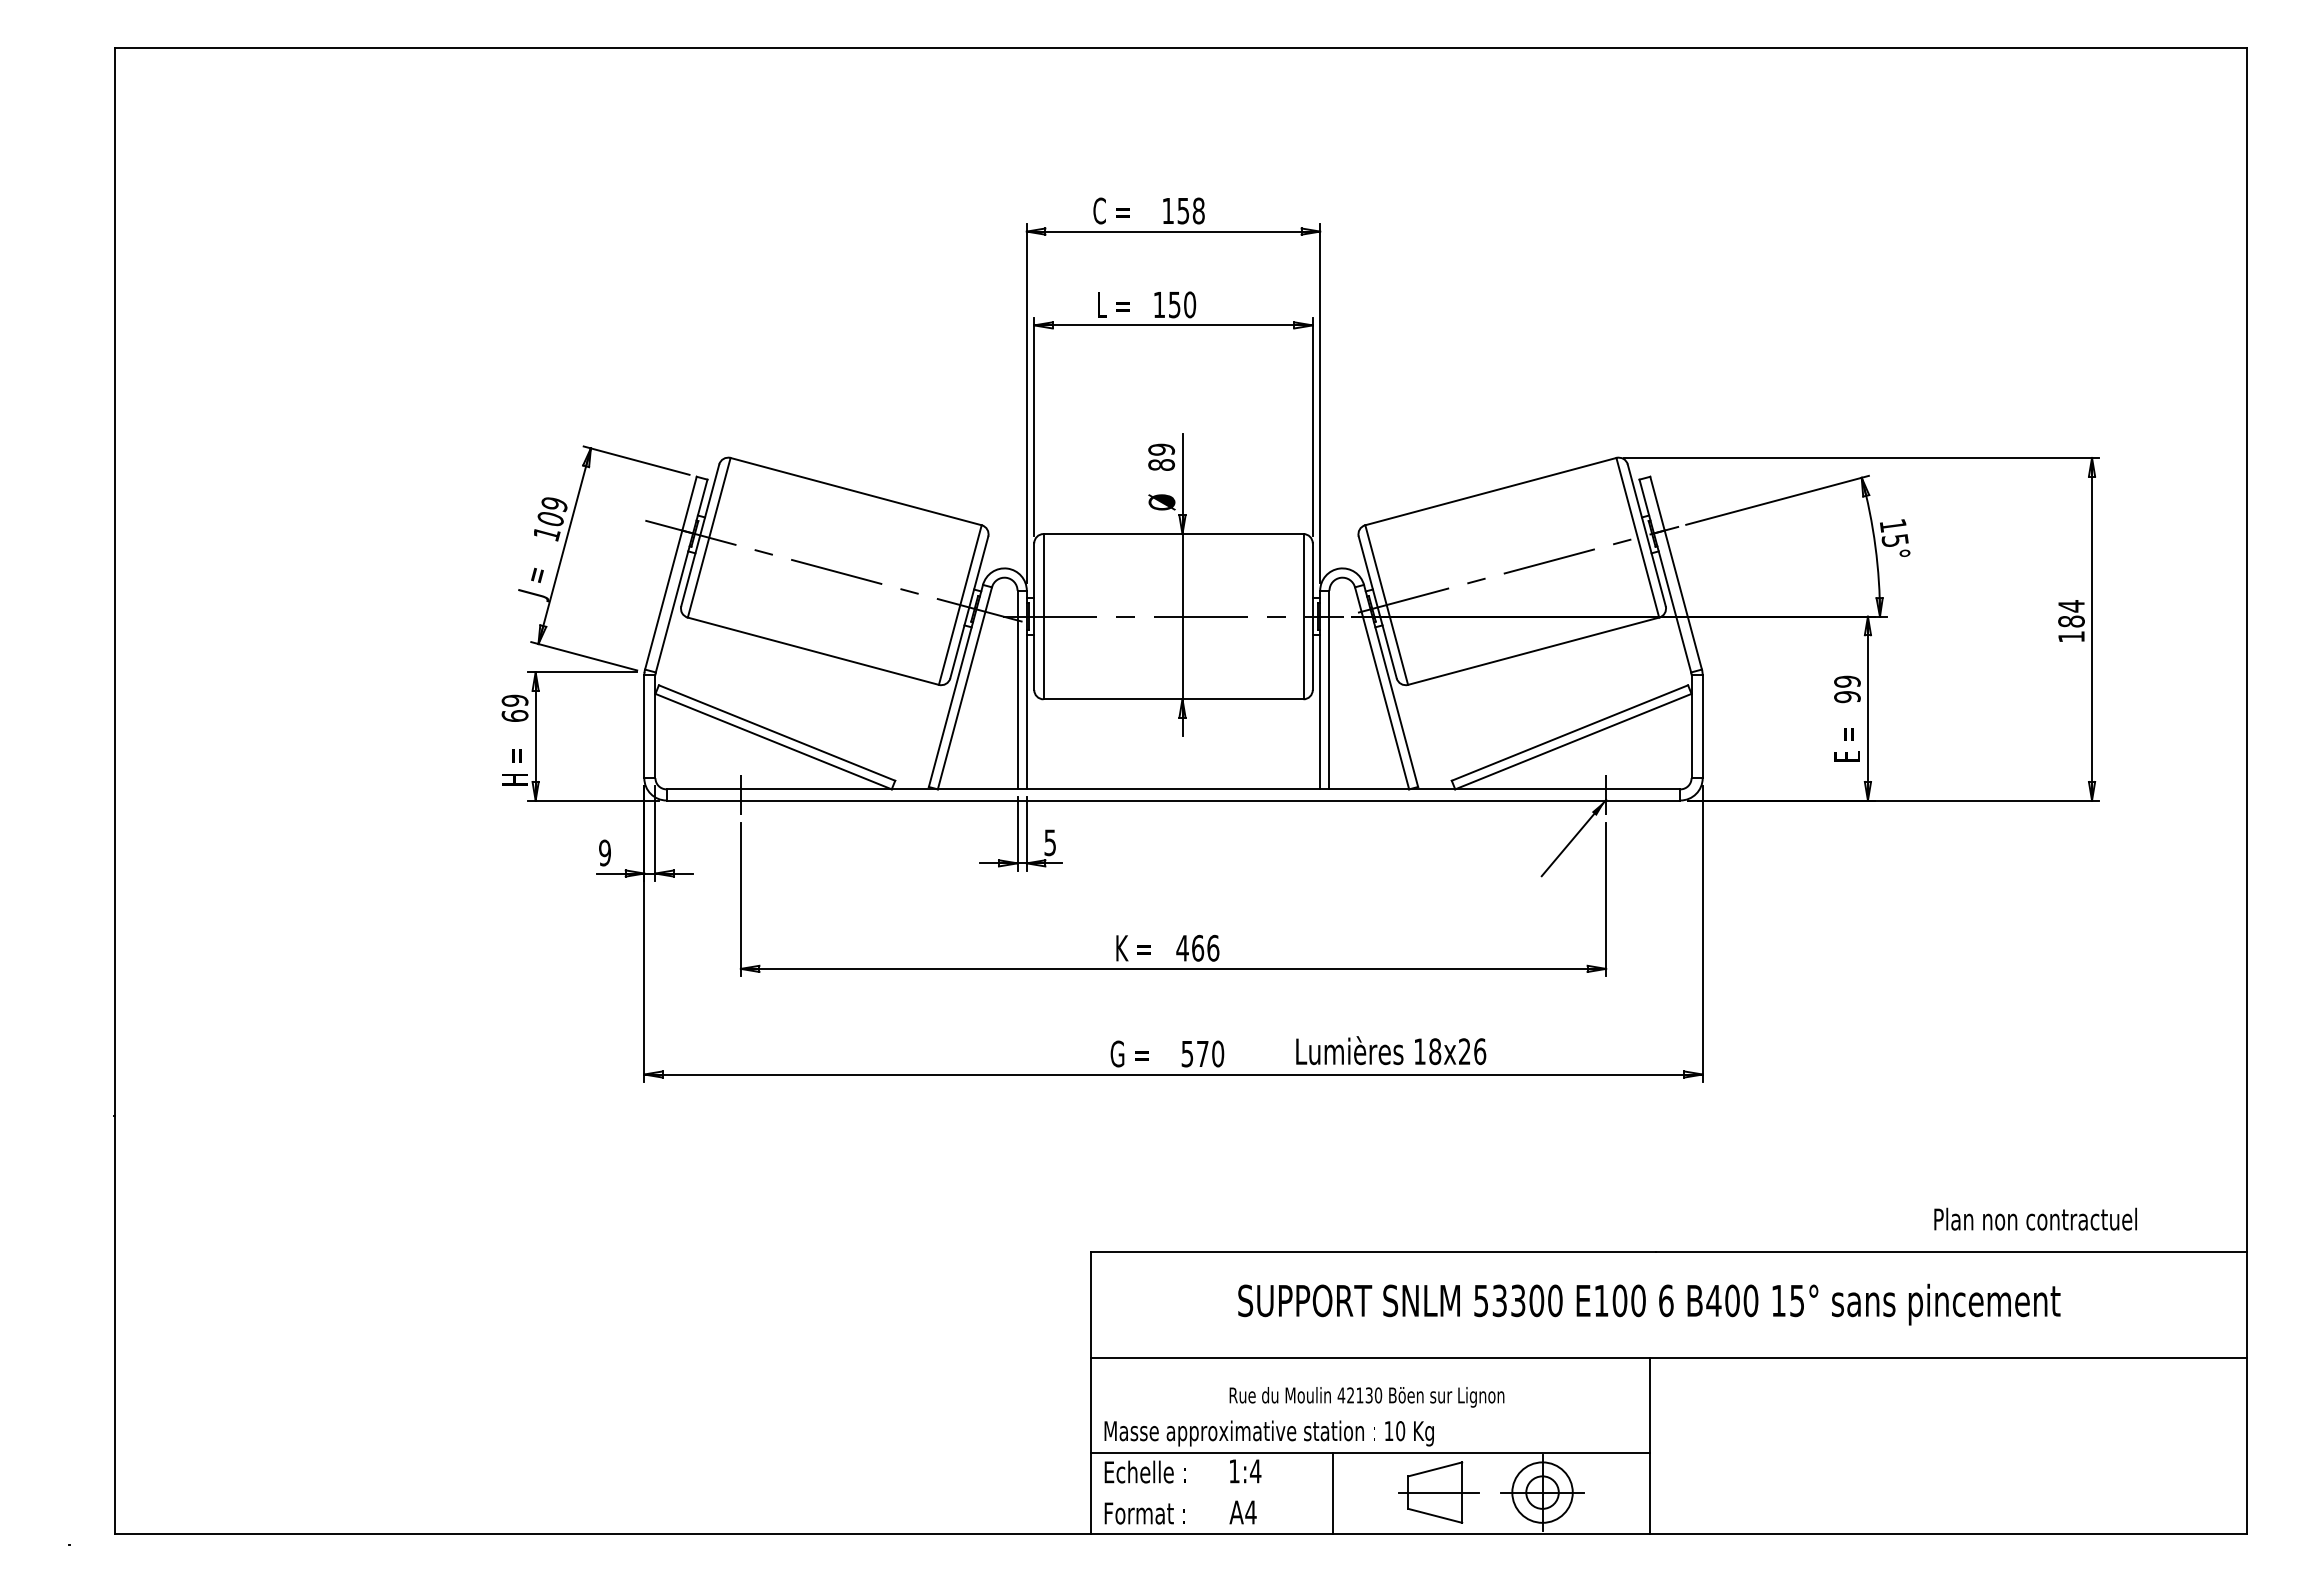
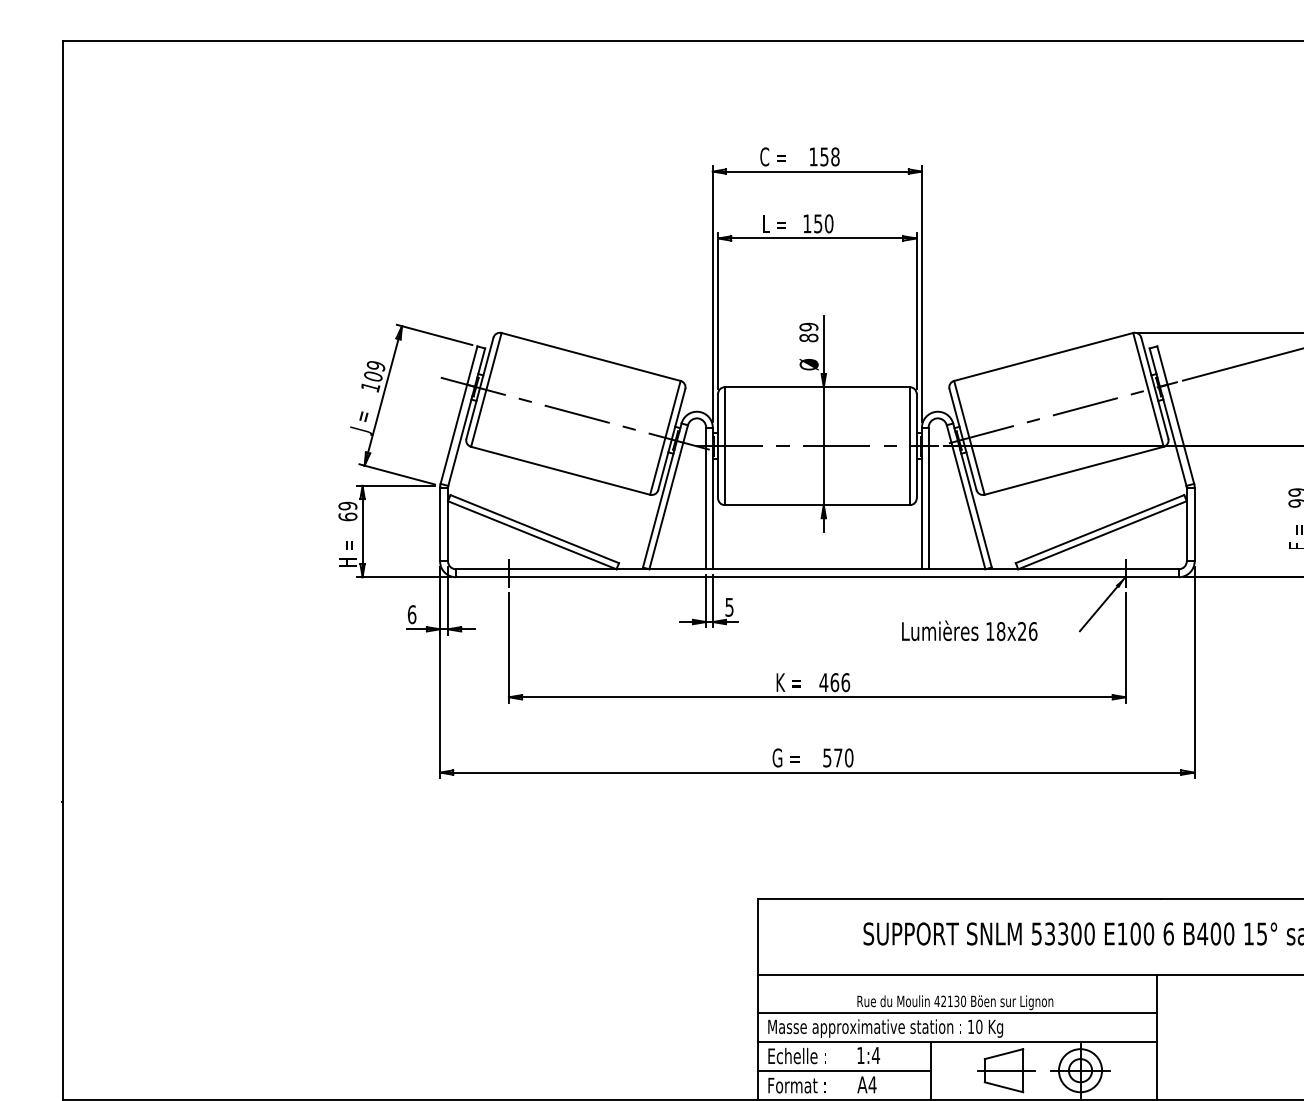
text: (605, 852) -> (412, 614), 9 -> 6
text: (1391, 1050) -> (969, 630), moved
line: (1369, 1411) -> (957, 1012), added
line: (1211, 1493) -> (844, 1071), added

